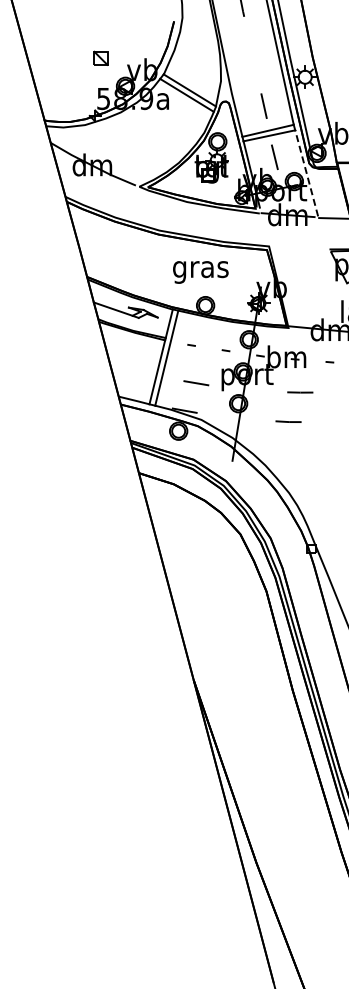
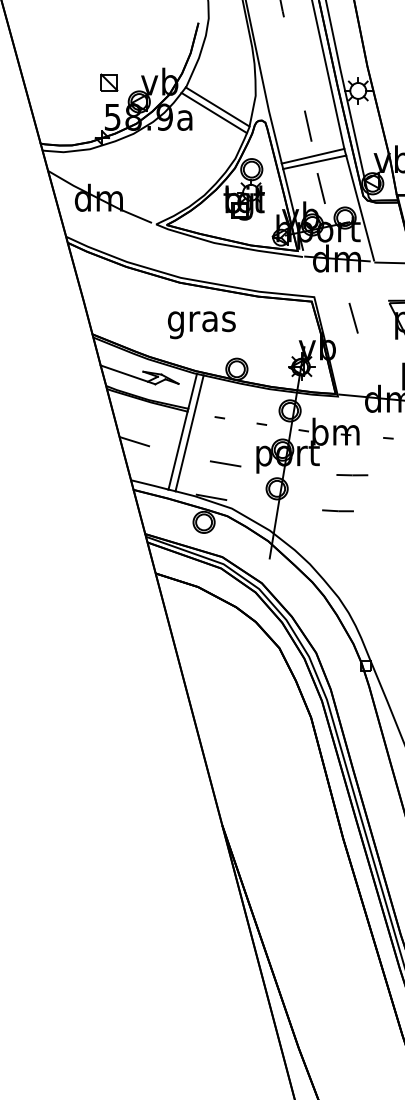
part: (100, 57) -> (108, 81), moved
line: (306, 173) -> (359, 208), dashed -> solid
line: (301, 263) -> (353, 317), added
text: (200, 272) -> (201, 325), moved
line: (123, 365) -> (136, 442), added

